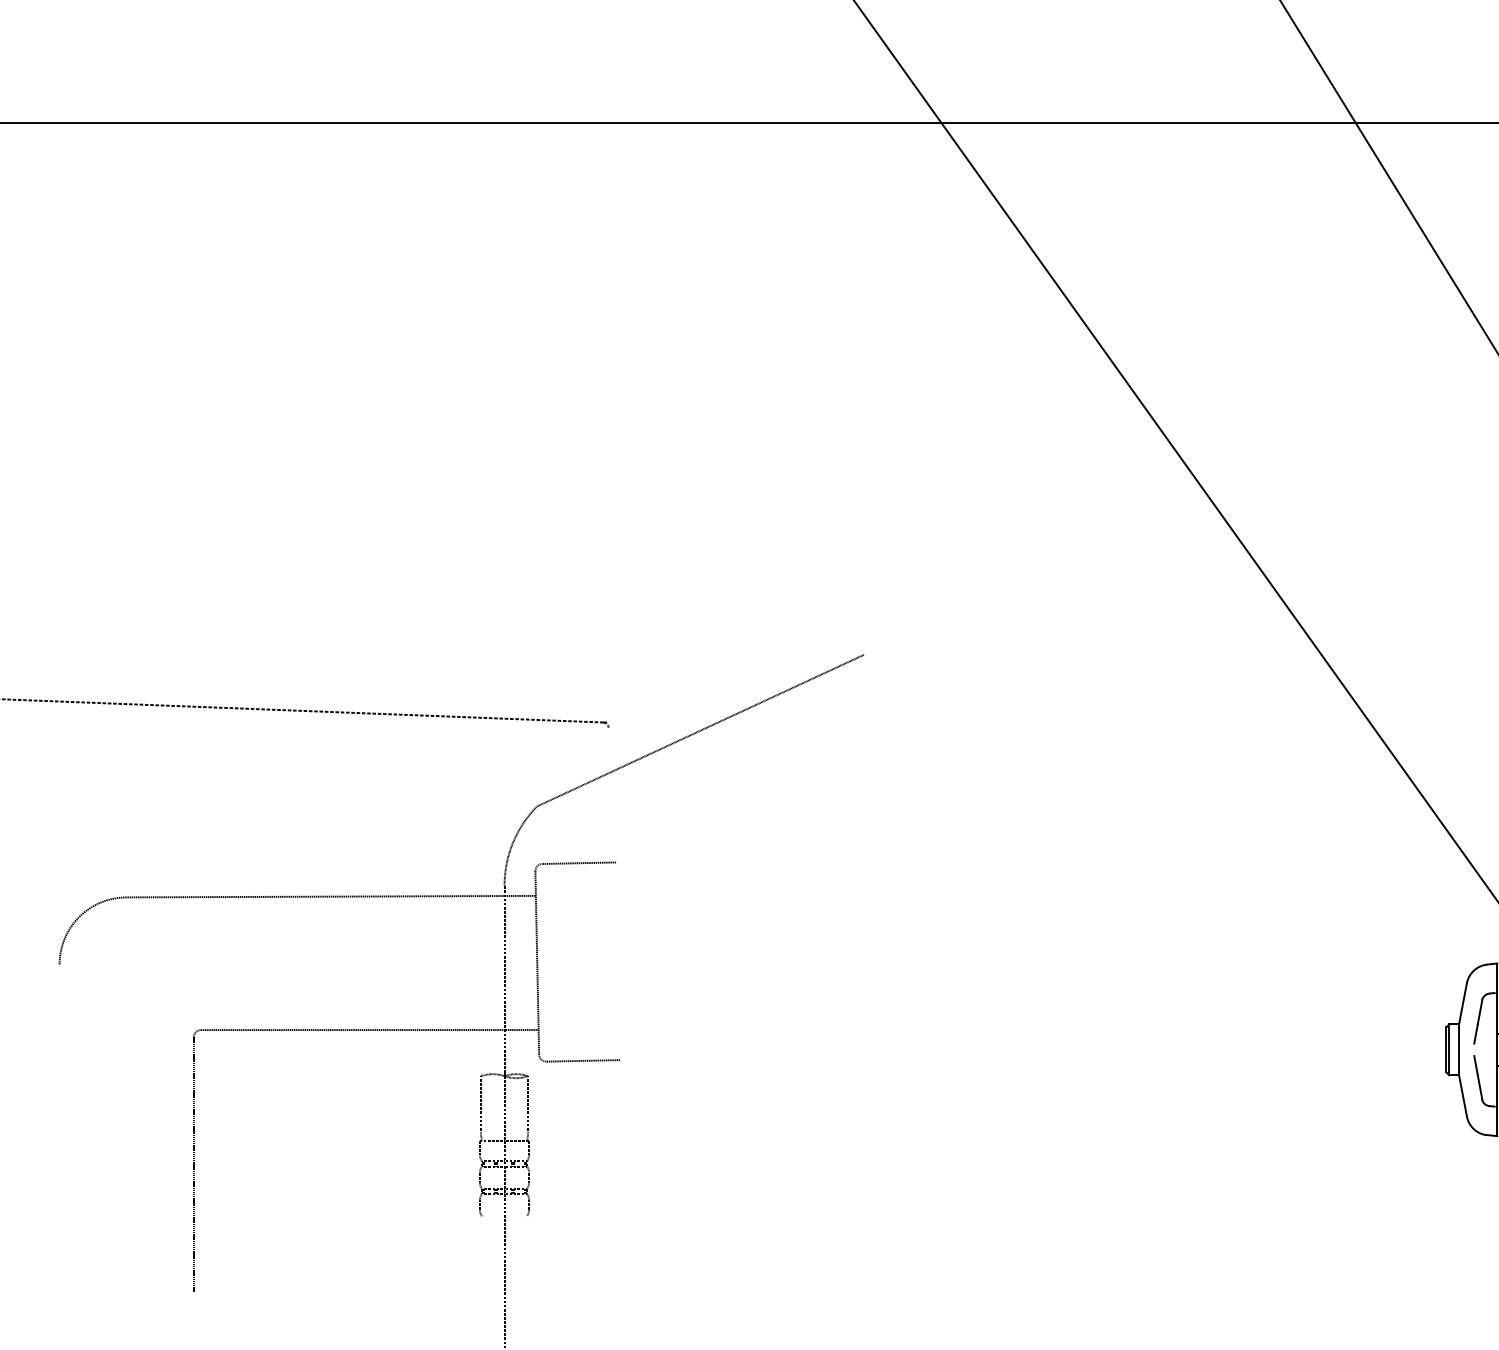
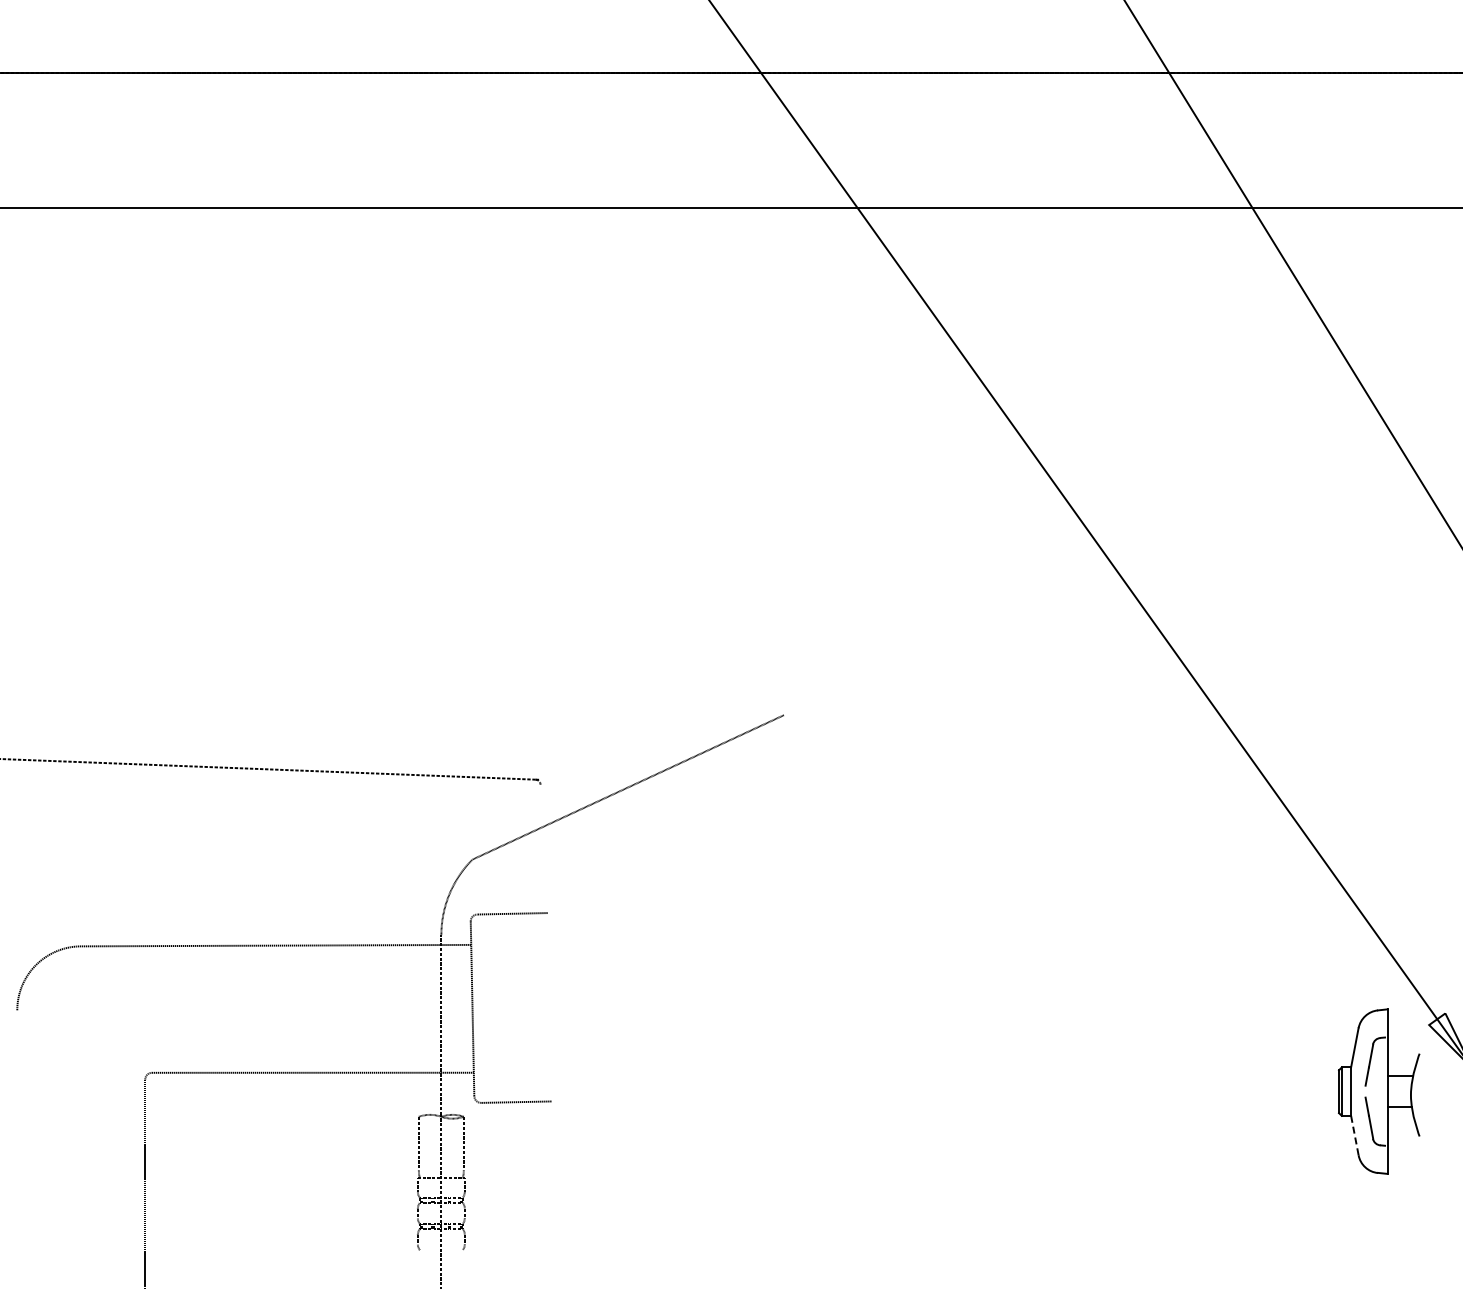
line: (1462, 1095) -> (1354, 1135), solid -> dashed

